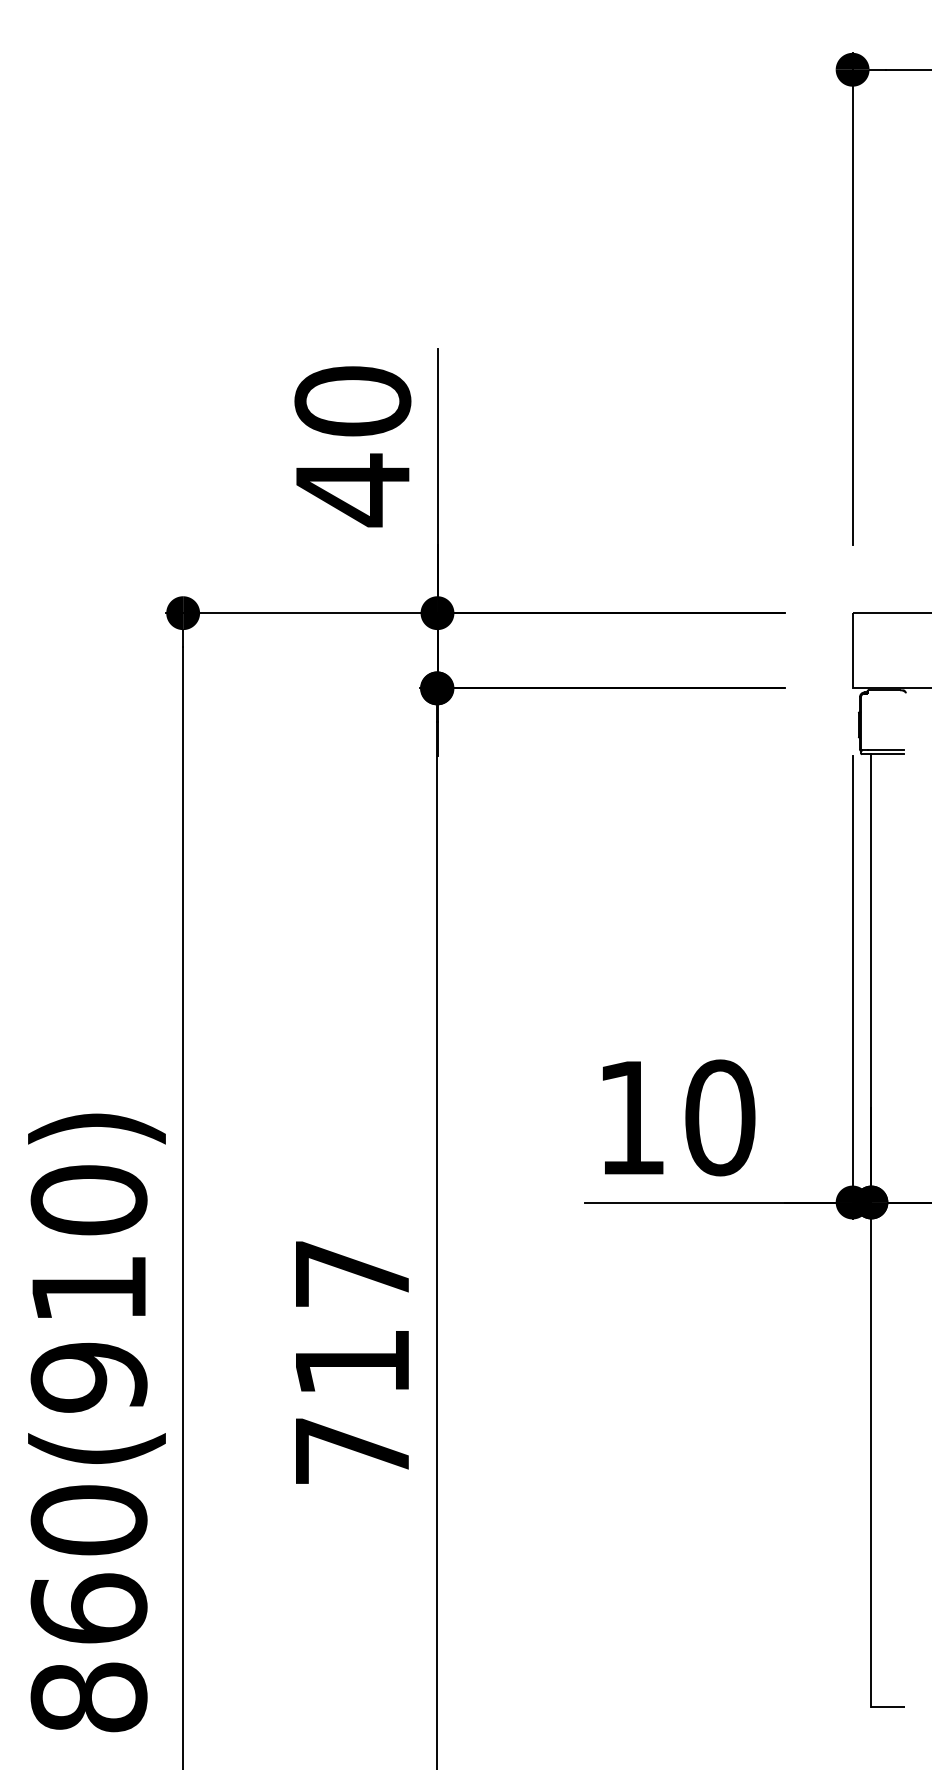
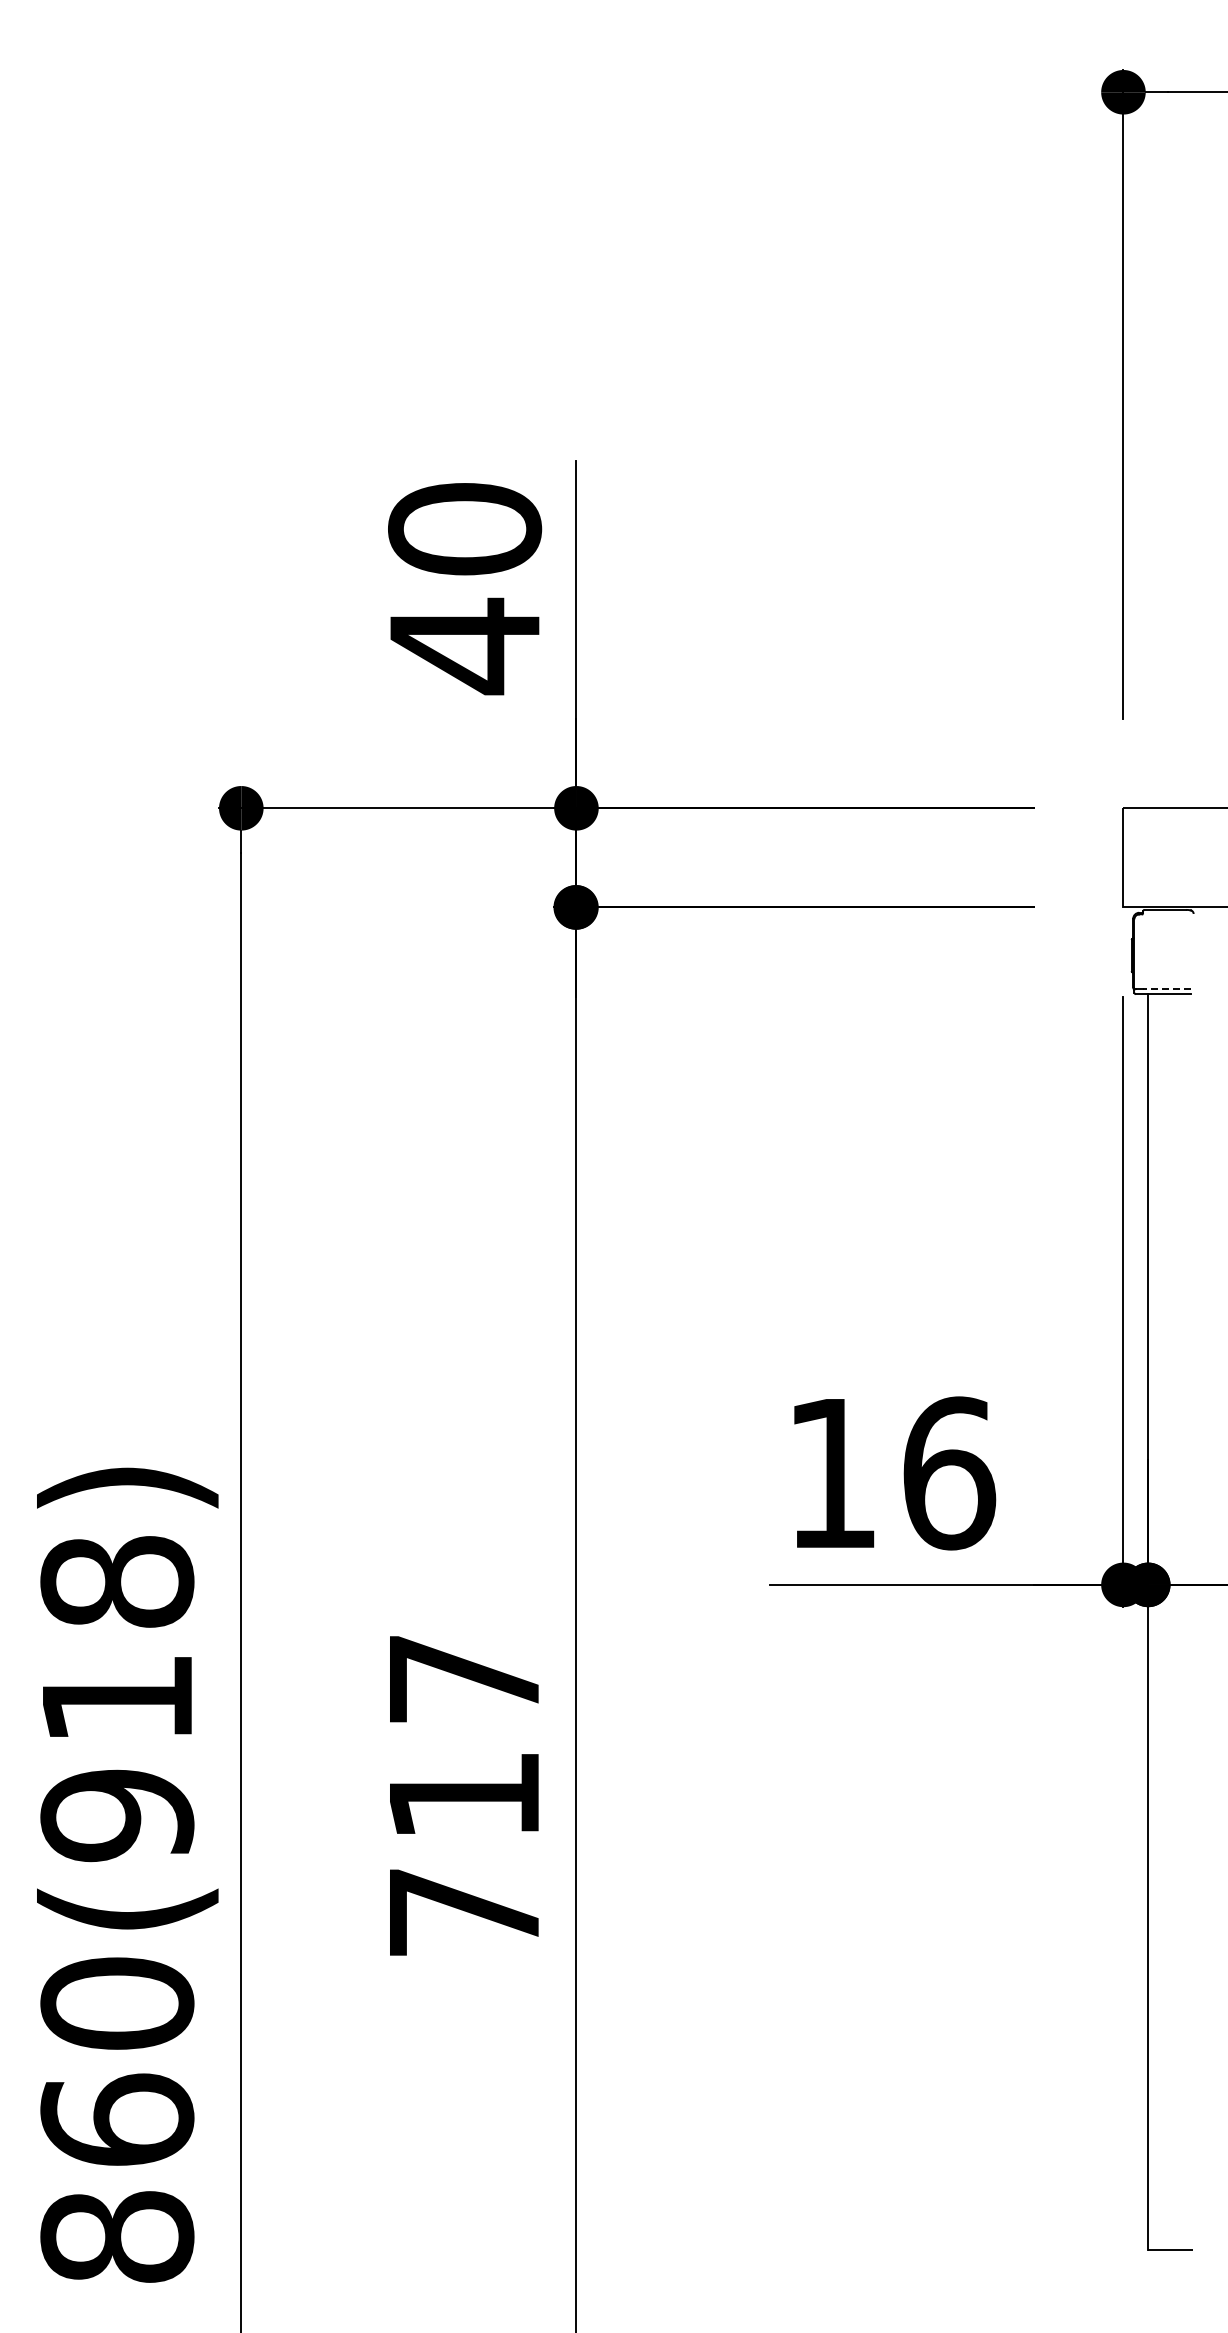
line: (885, 750) -> (1166, 989), solid -> dashed
text: (720, 1117) -> (949, 1473), 10 -> 16
text: (89, 1199) -> (117, 1581), 860(910) -> 860(918)

